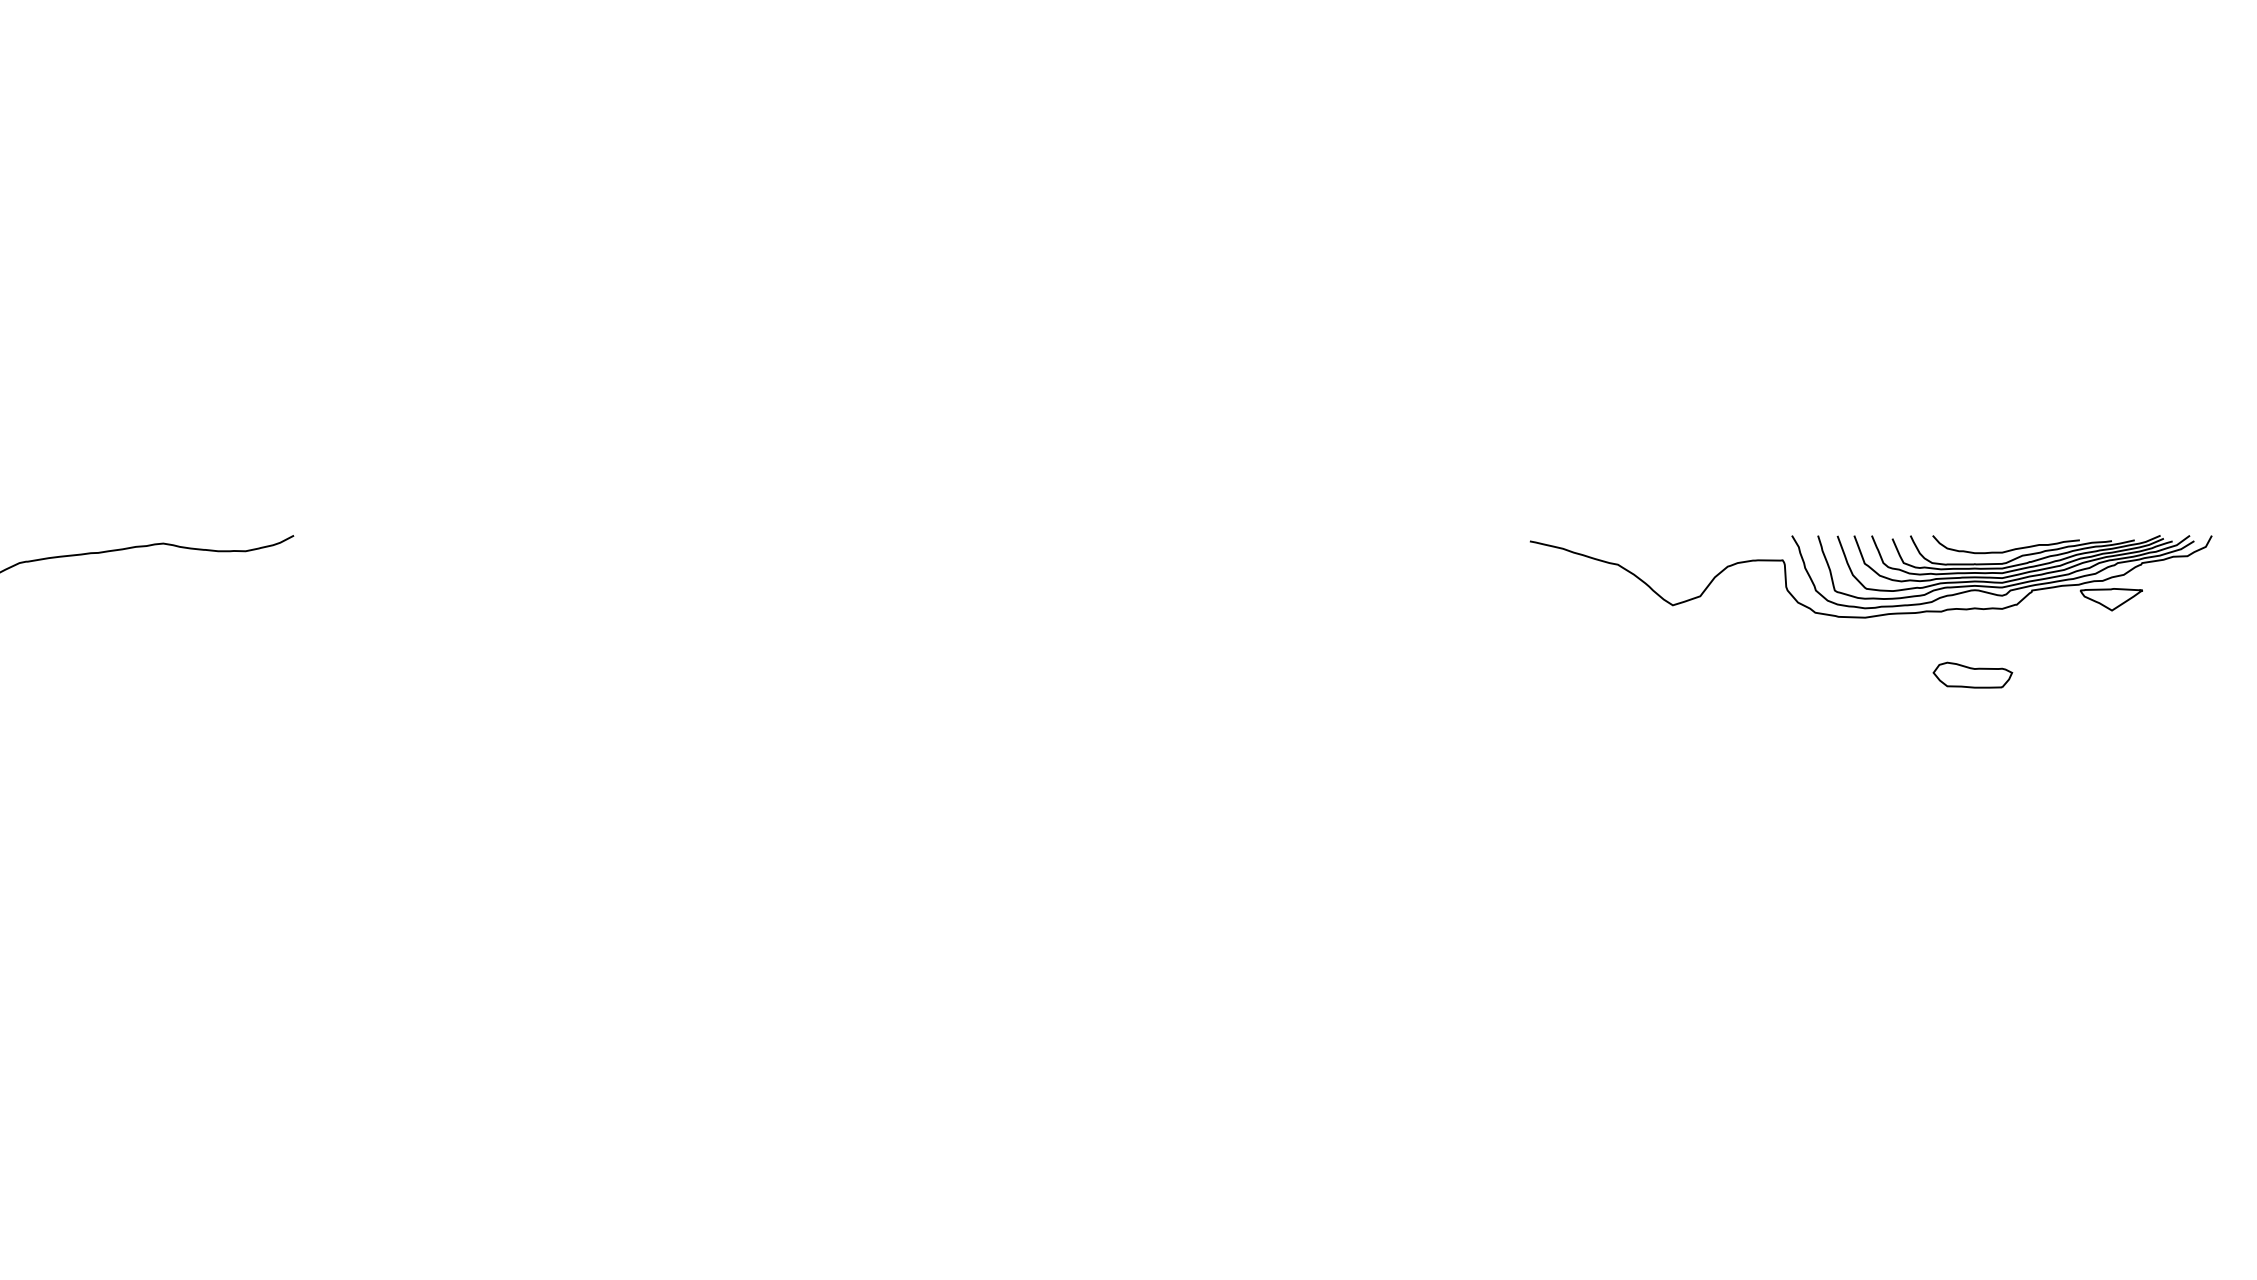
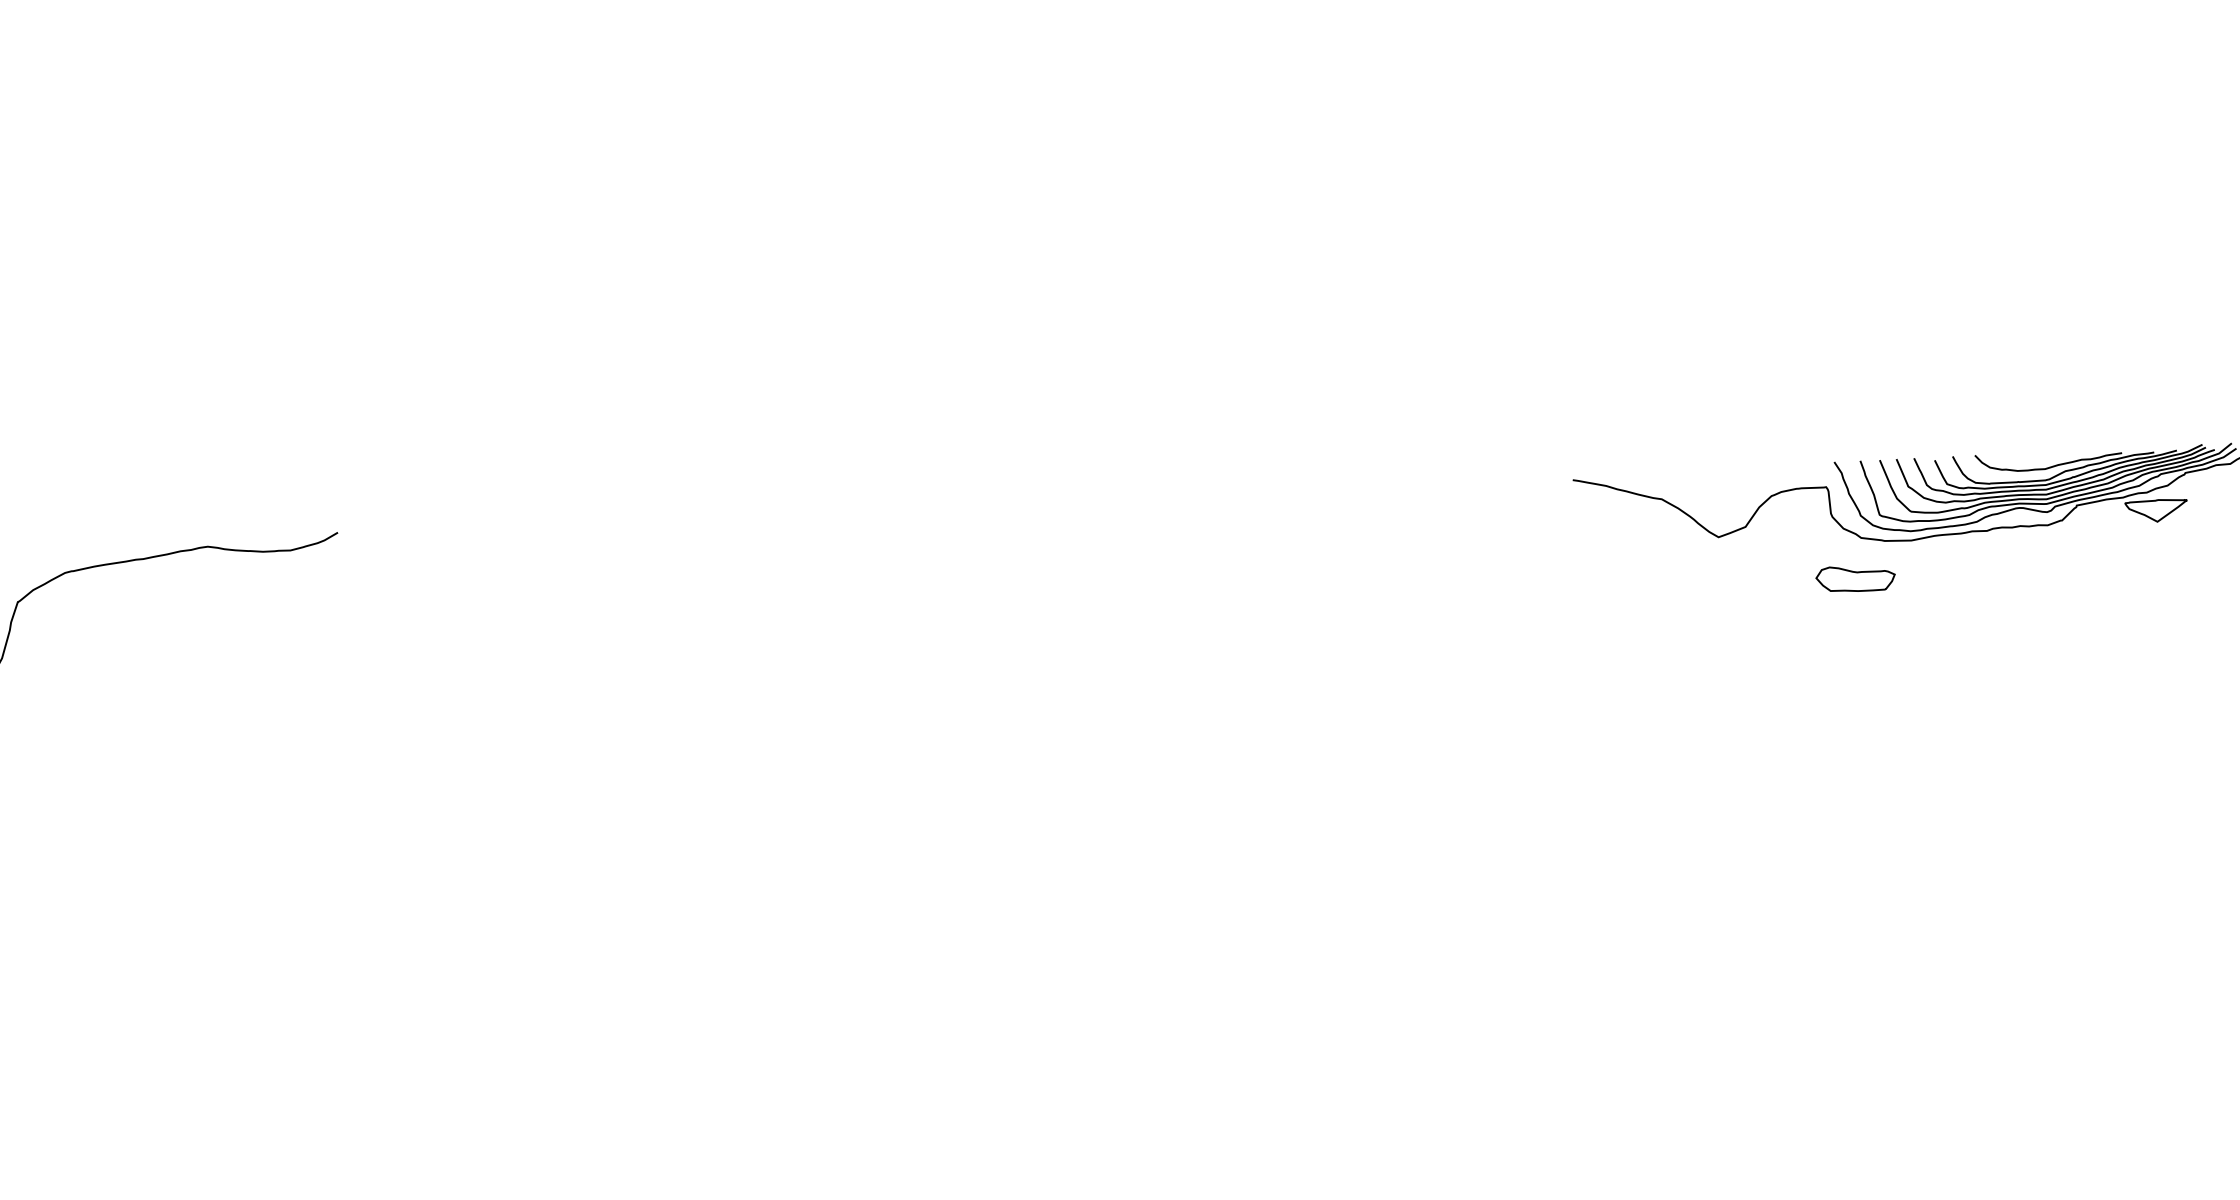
part: (1972, 674) -> (1855, 578), moved

